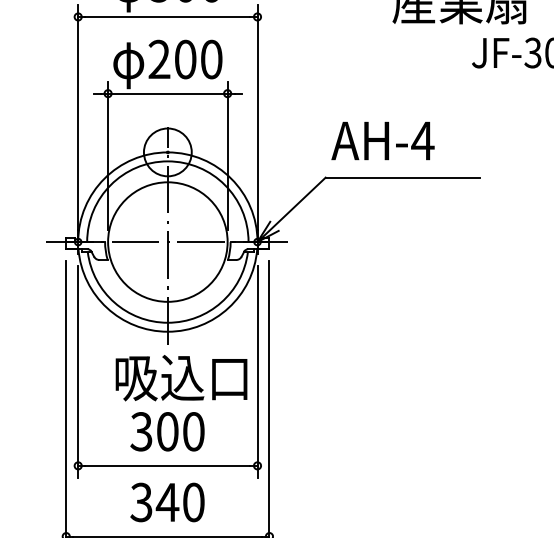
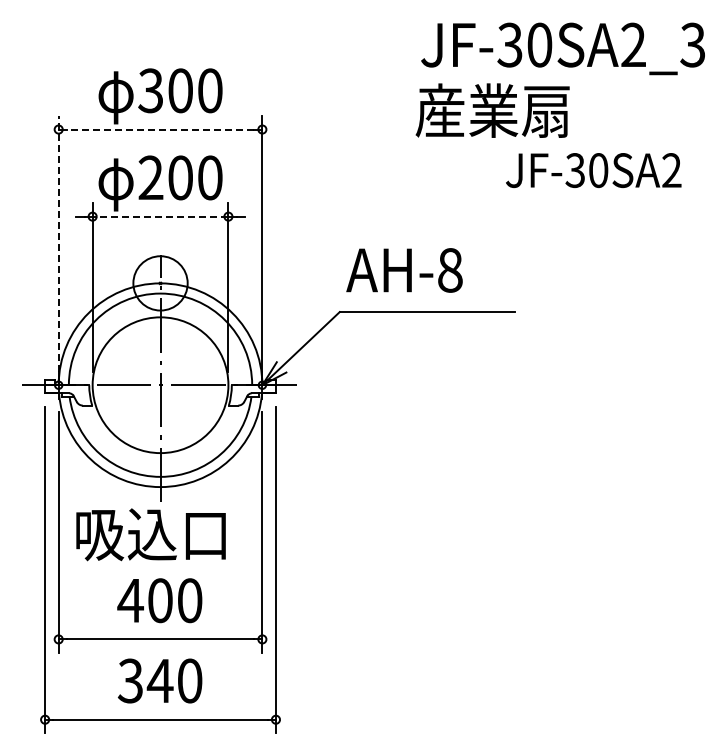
line: (167, 16) -> (160, 129), solid -> dashed
line: (167, 93) -> (160, 216), solid -> dashed
line: (78, 117) -> (58, 243), solid -> dashed
text: (422, 141) -> (449, 270), AH-4 -> AH-8
text: (181, 377) -> (150, 534), moved
text: (141, 431) -> (130, 600), 300 -> 400

